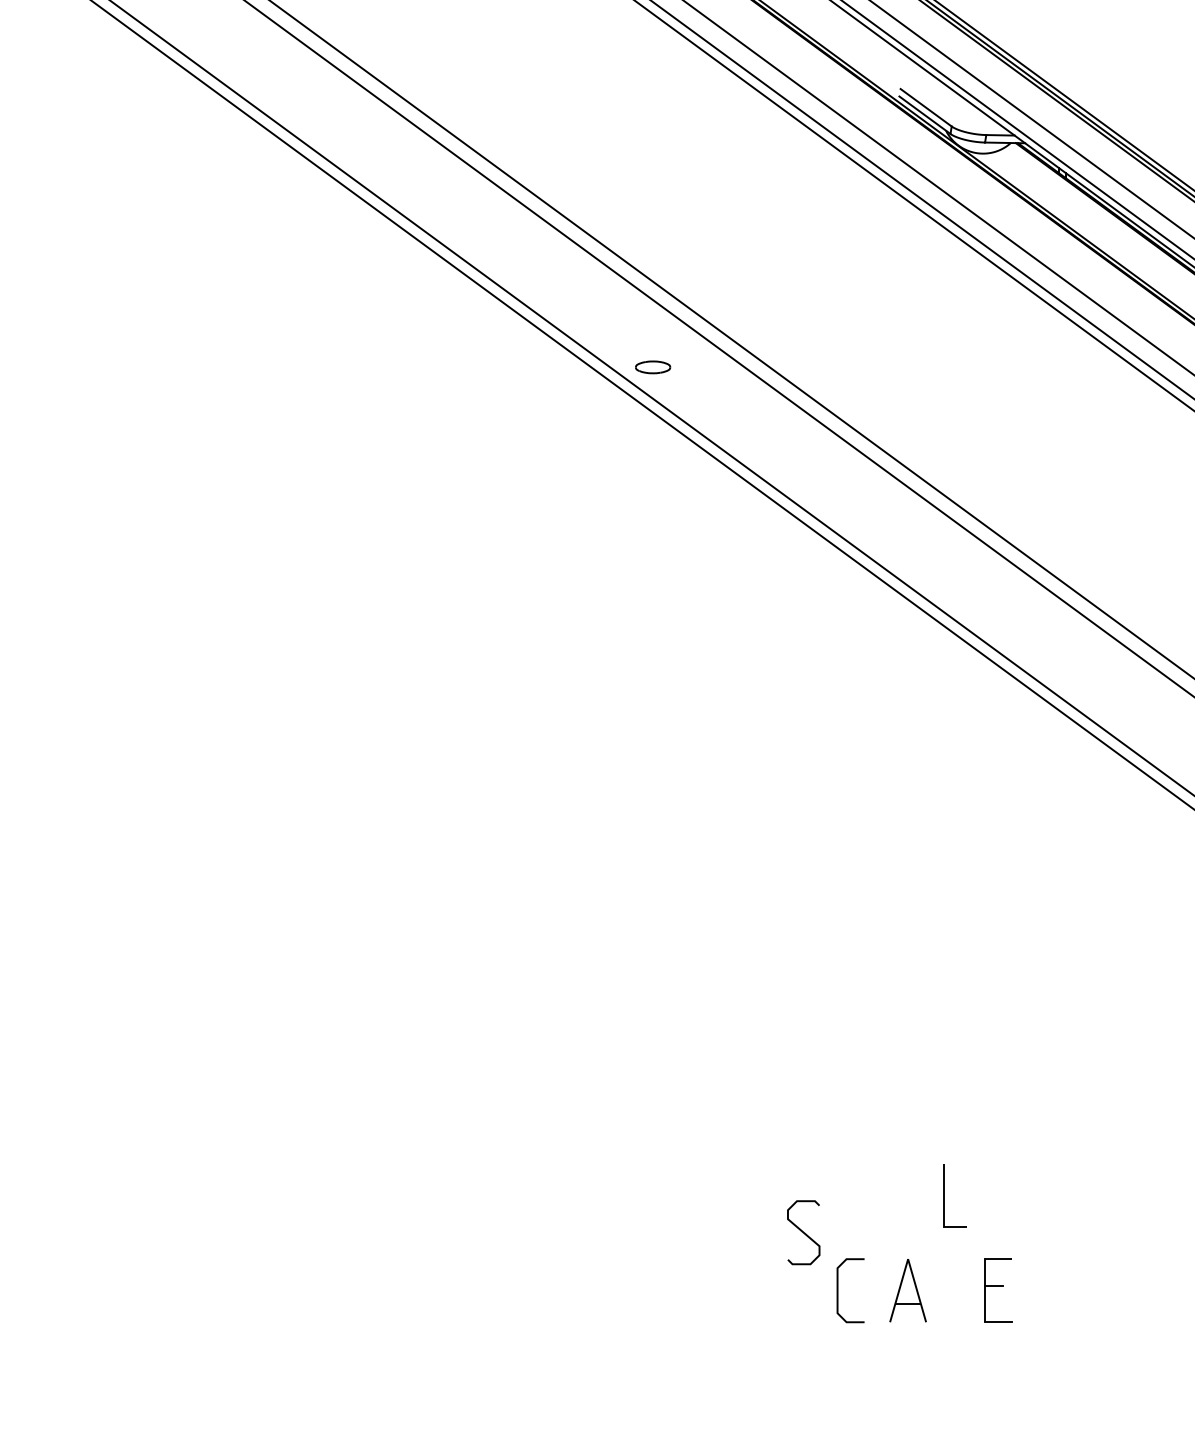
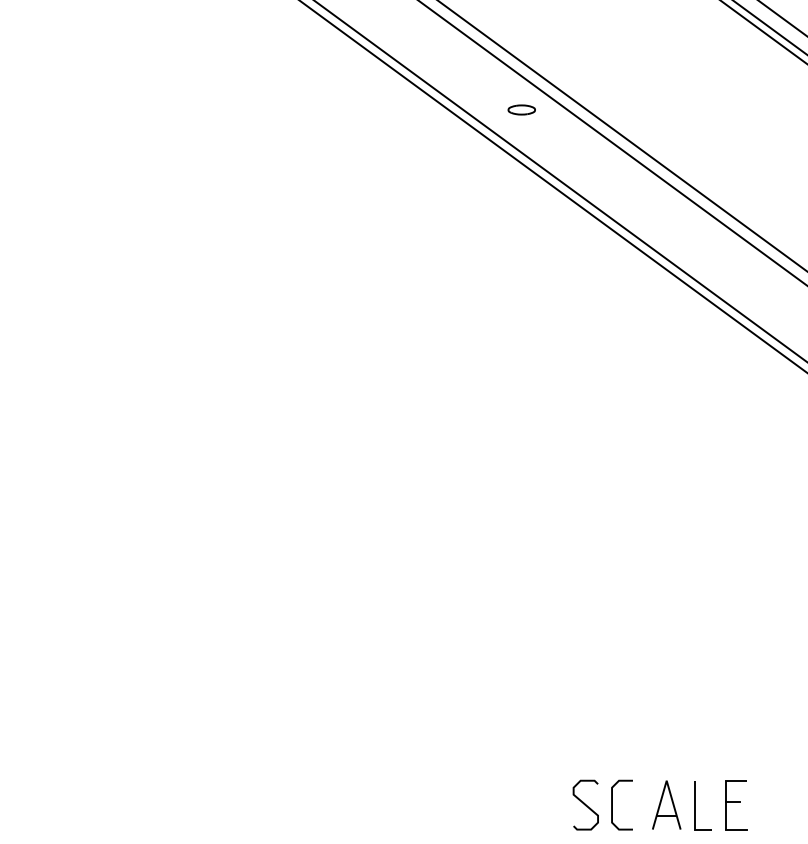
part: (653, 367) -> (522, 110), moved
line: (944, 1195) -> (694, 804), moved
curve: (803, 1232) -> (585, 804), moved

